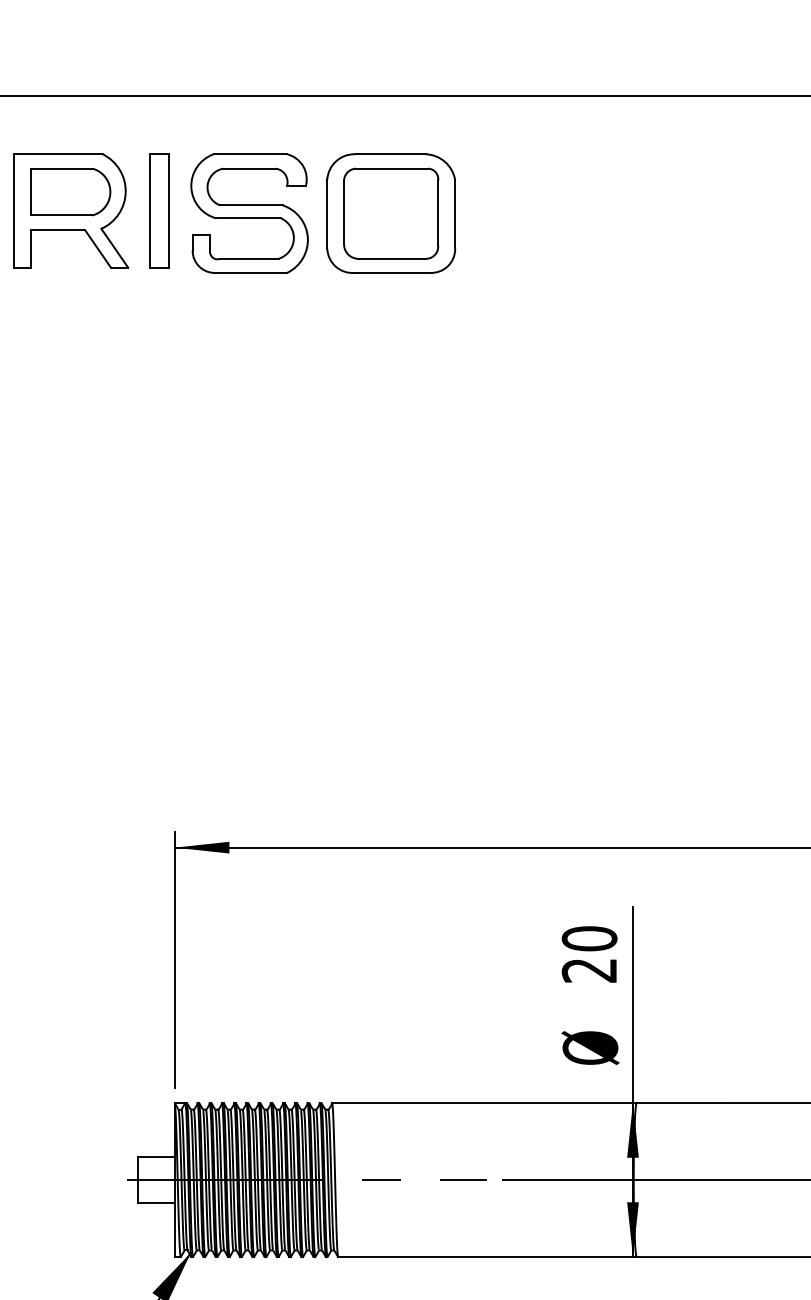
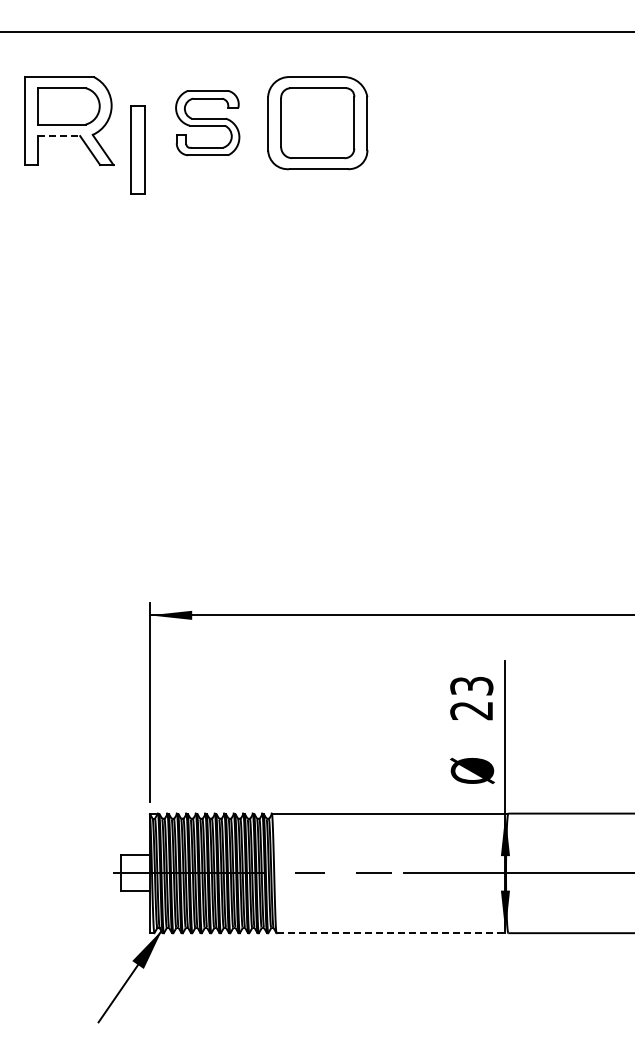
part: (159, 210) -> (137, 149), moved
part: (249, 212) -> (207, 122), size x0.7
line: (58, 230) -> (59, 136), solid -> dashed
text: (589, 938) -> (471, 685), 20 -> 23
line: (487, 1257) -> (392, 933), solid -> dashed

